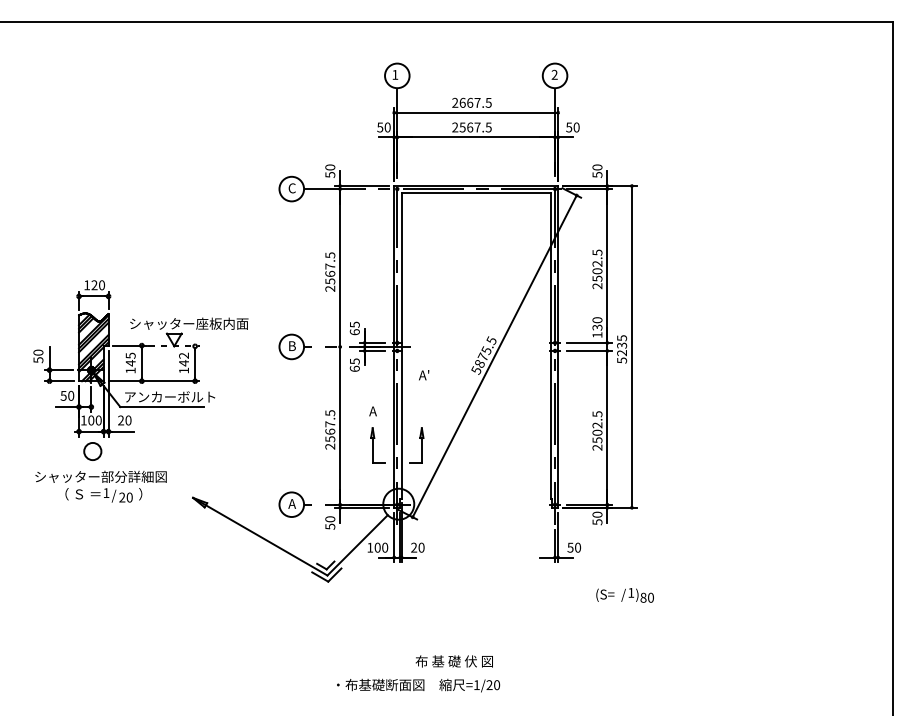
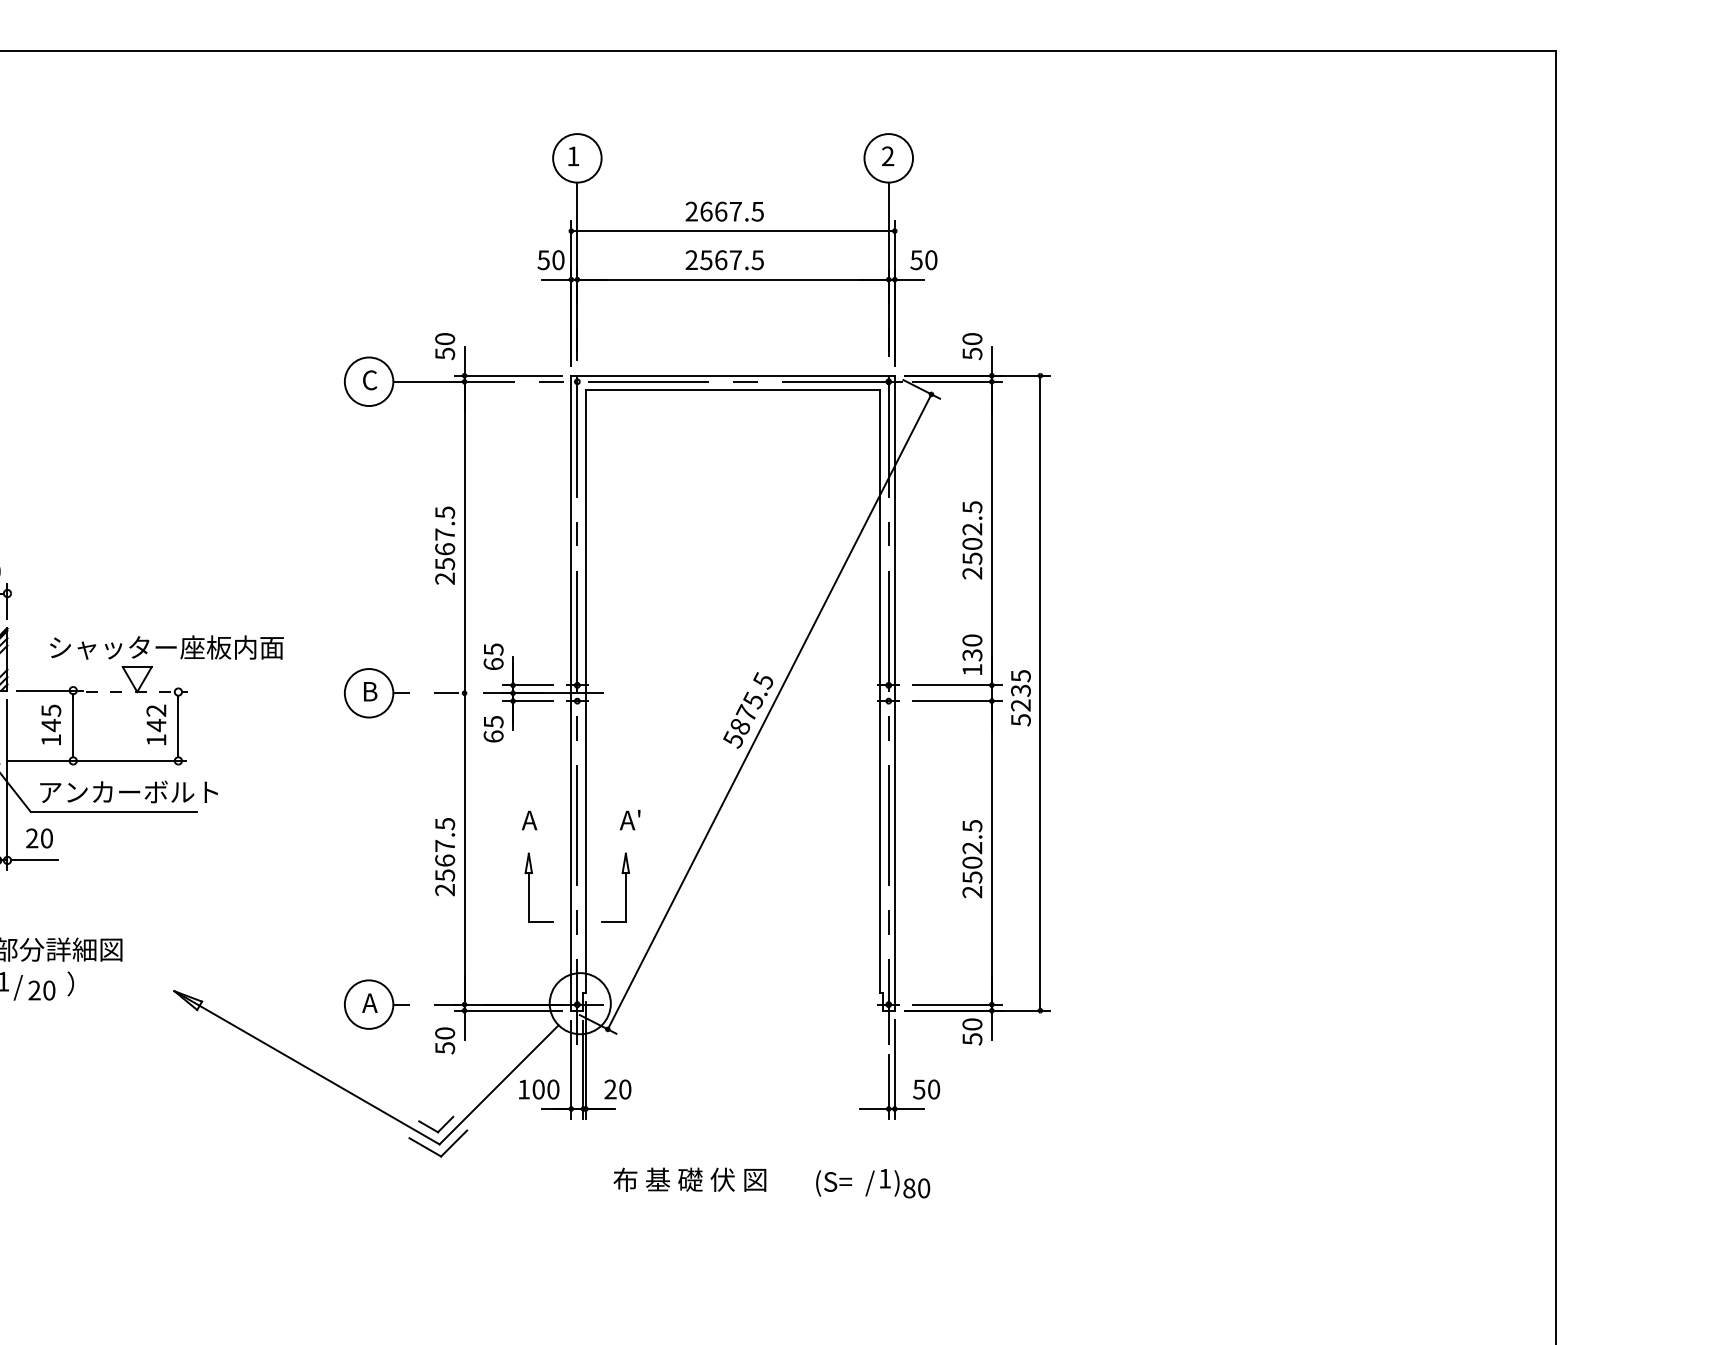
text: (424, 375) -> (631, 820), moved
text: (624, 595) -> (871, 1183), moved
text: (453, 661) -> (688, 1179), moved

